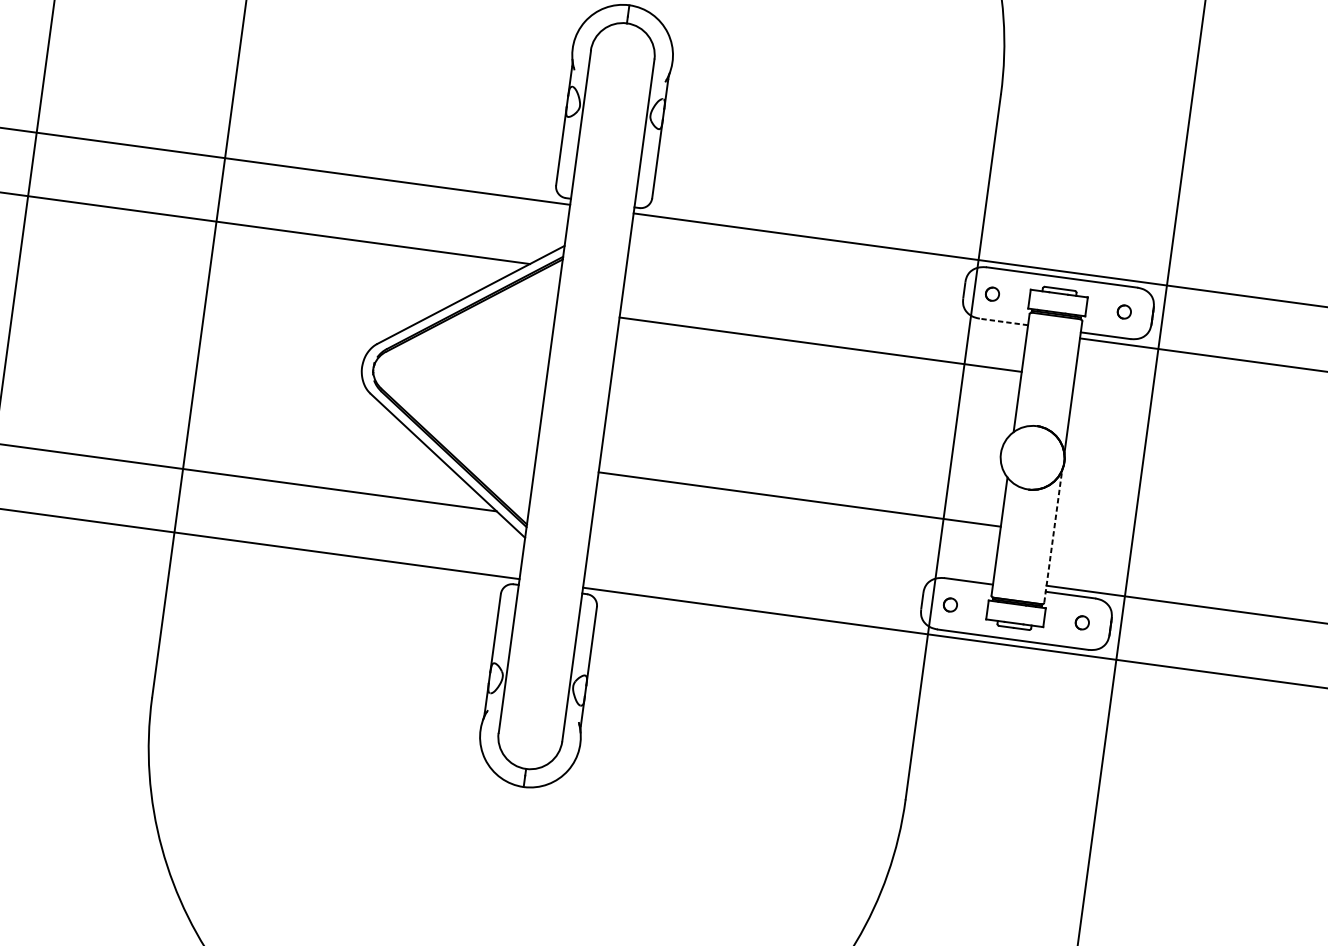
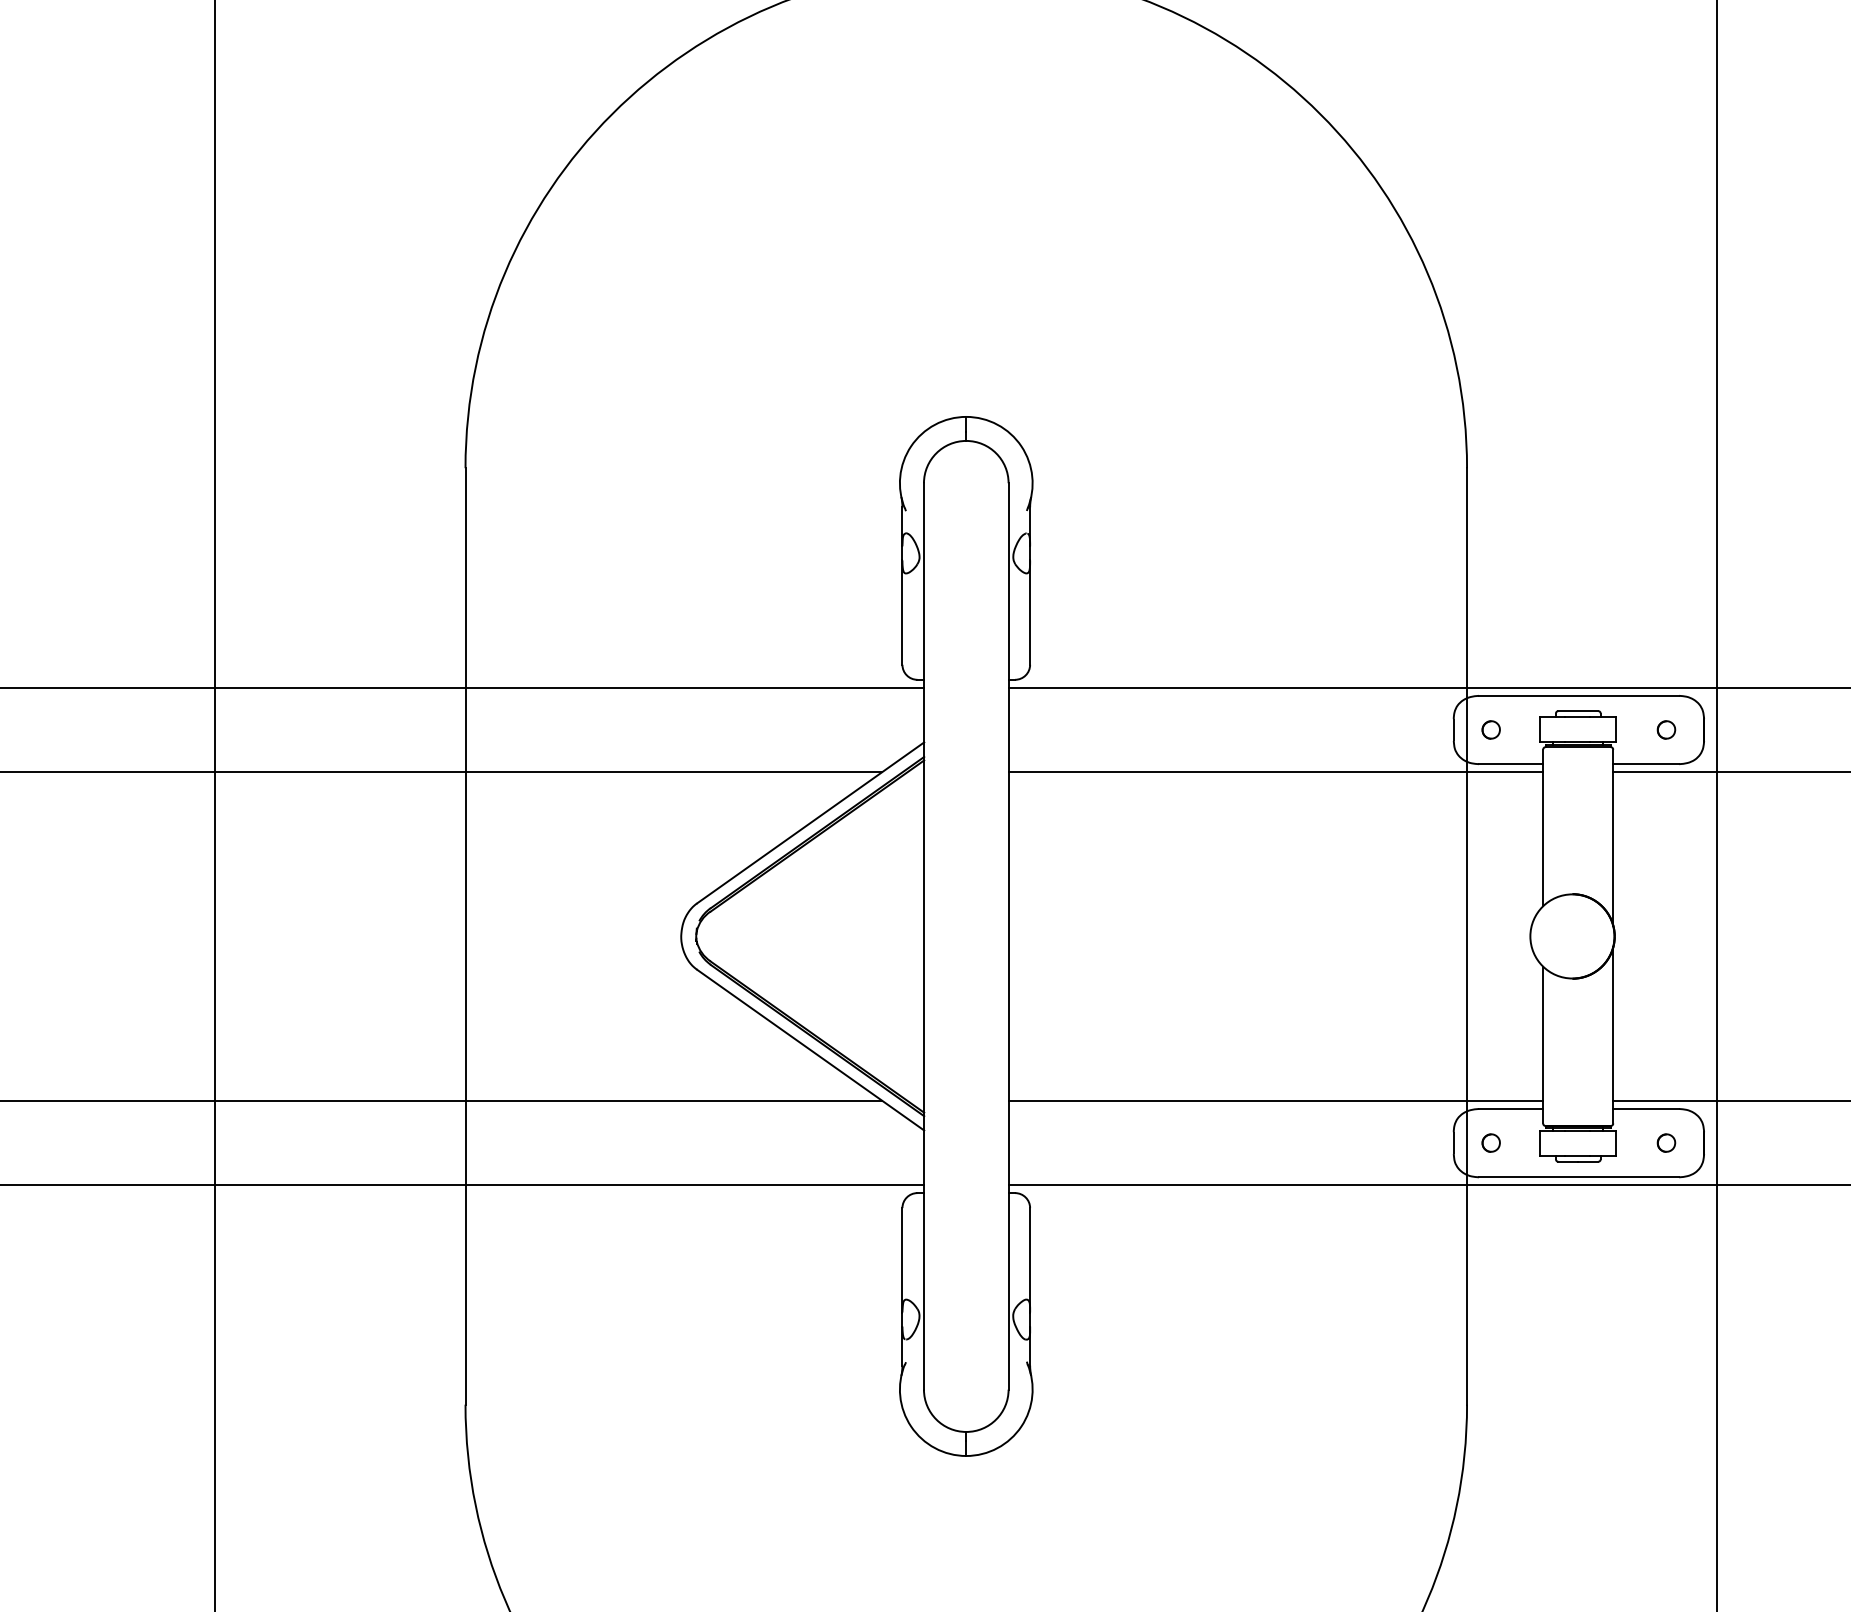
line: (1003, 322) -> (1510, 764), dashed -> solid
line: (820, 344) -> (1275, 772), moved
line: (799, 499) -> (1275, 1100), moved
line: (1053, 535) -> (1613, 1034), dashed -> solid

